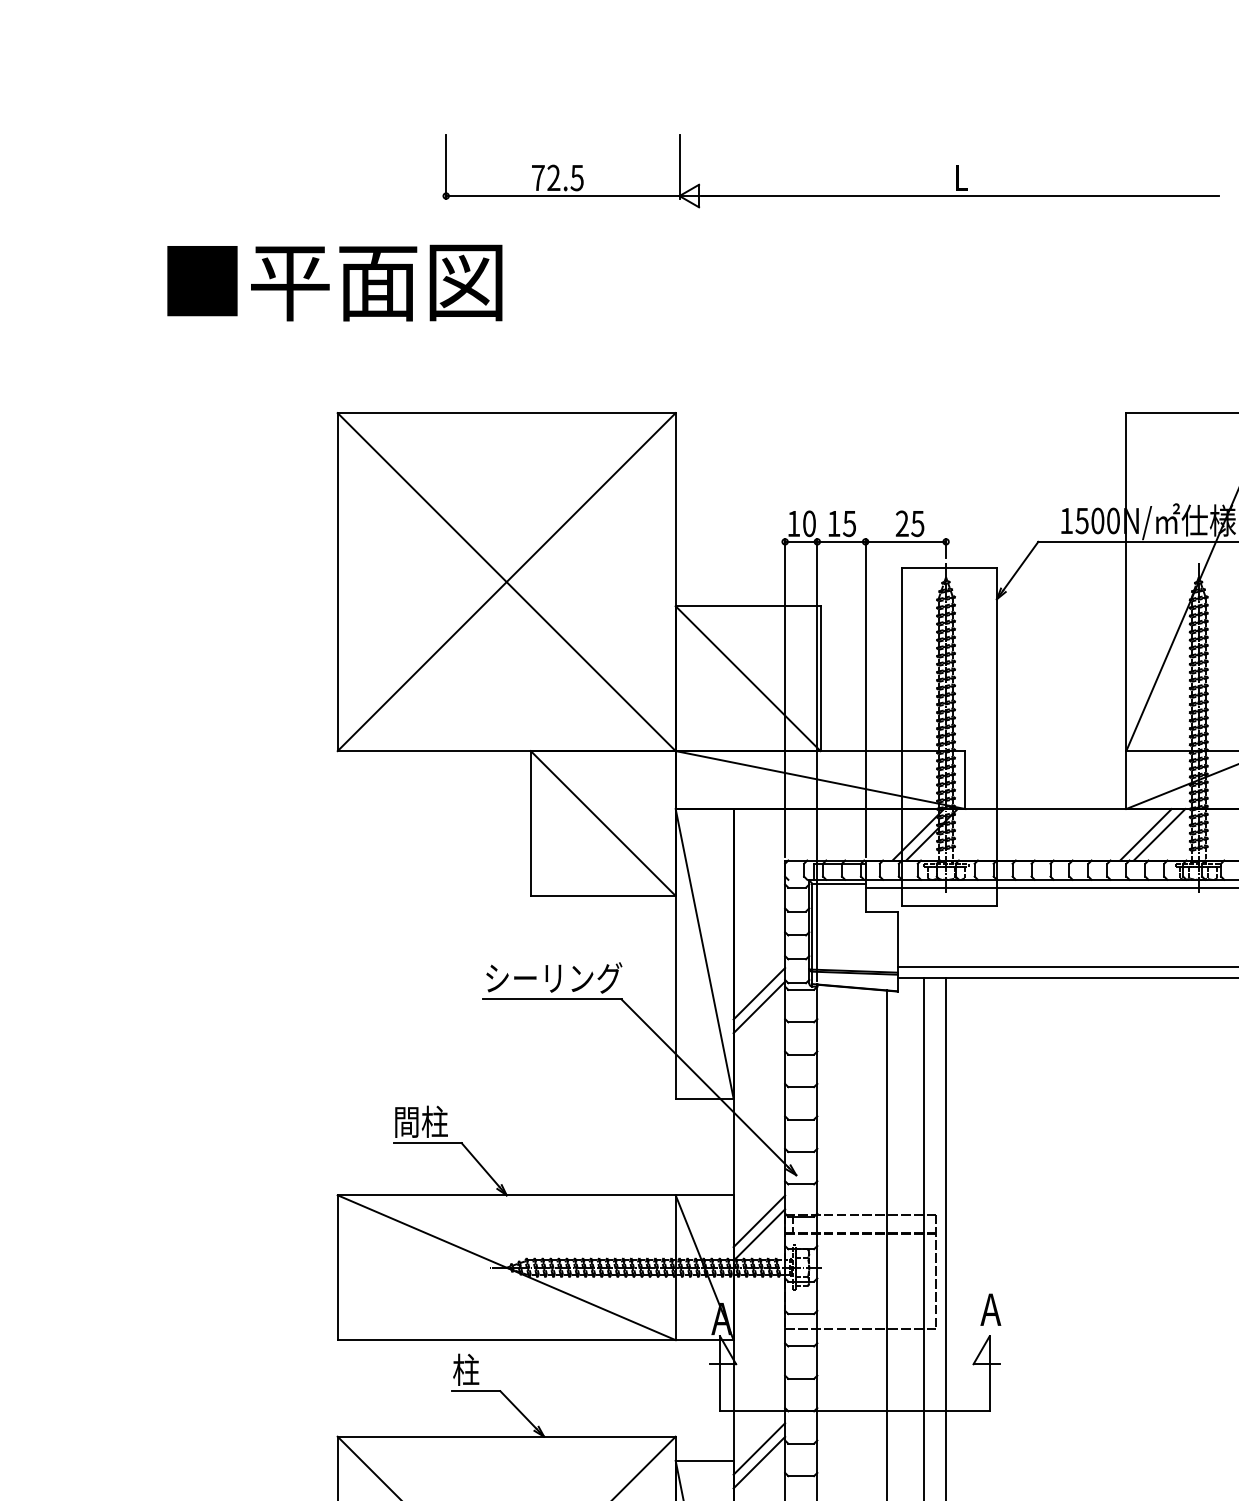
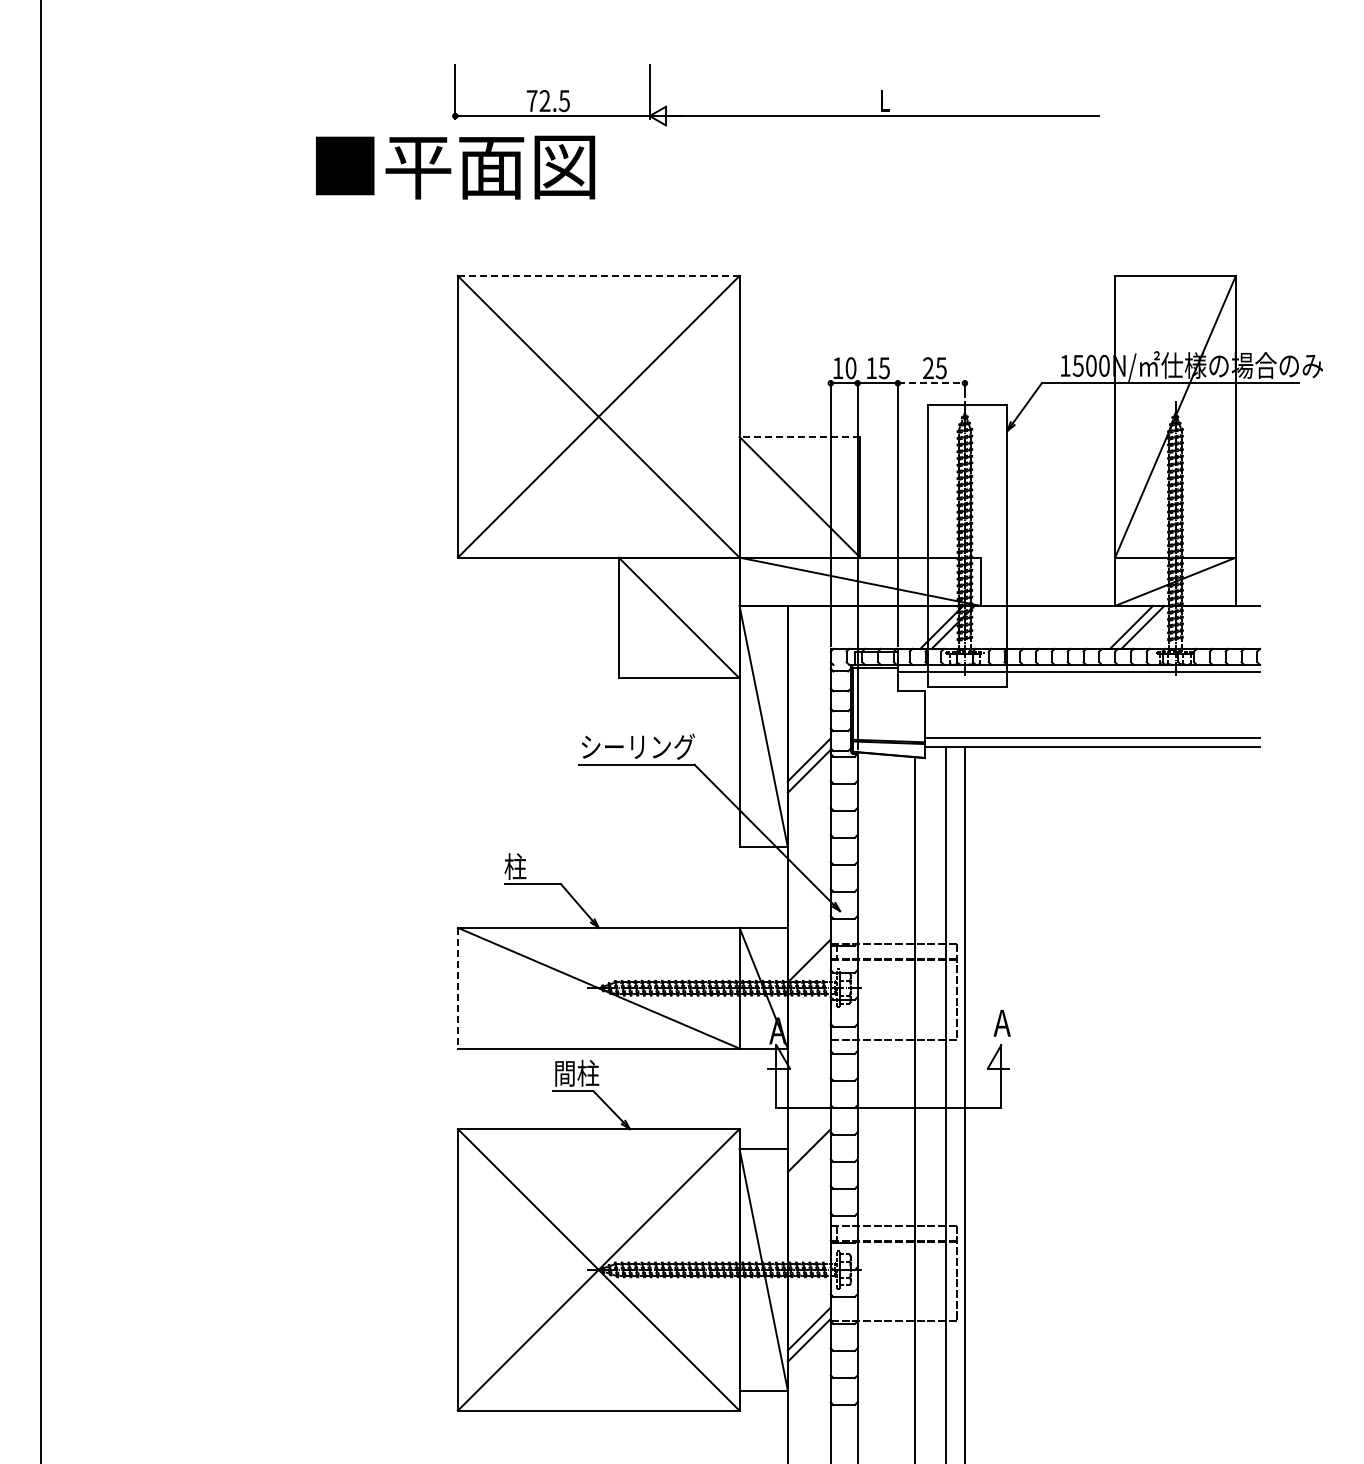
part: (830, 195) -> (775, 115), moved
line: (506, 412) -> (598, 275), solid -> dashed
line: (905, 542) -> (931, 383), solid -> dashed
line: (747, 605) -> (799, 436), solid -> dashed
text: (420, 1121) -> (526, 866), 間柱 -> 柱
line: (758, 1221) -> (808, 949), removed
line: (337, 1268) -> (457, 988), solid -> dashed
text: (480, 1368) -> (576, 1072), 柱 -> 間柱
line: (758, 1448) -> (808, 1138), removed

